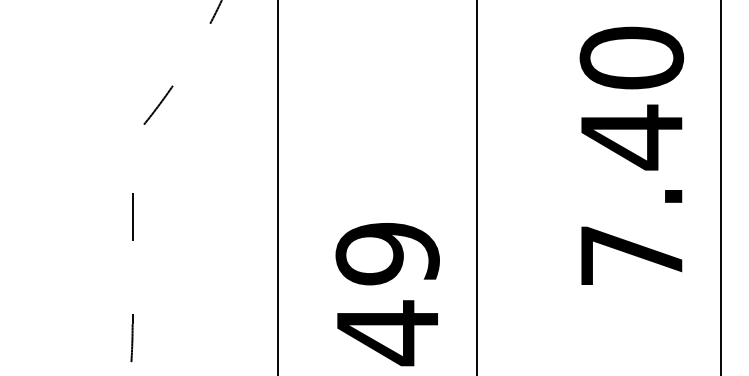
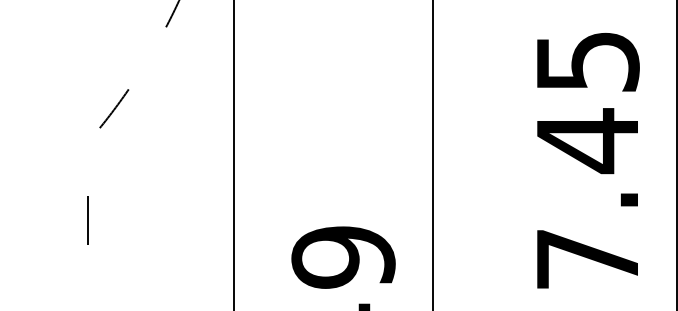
text: (631, 57) -> (587, 61), 7.40 -> 7.45

